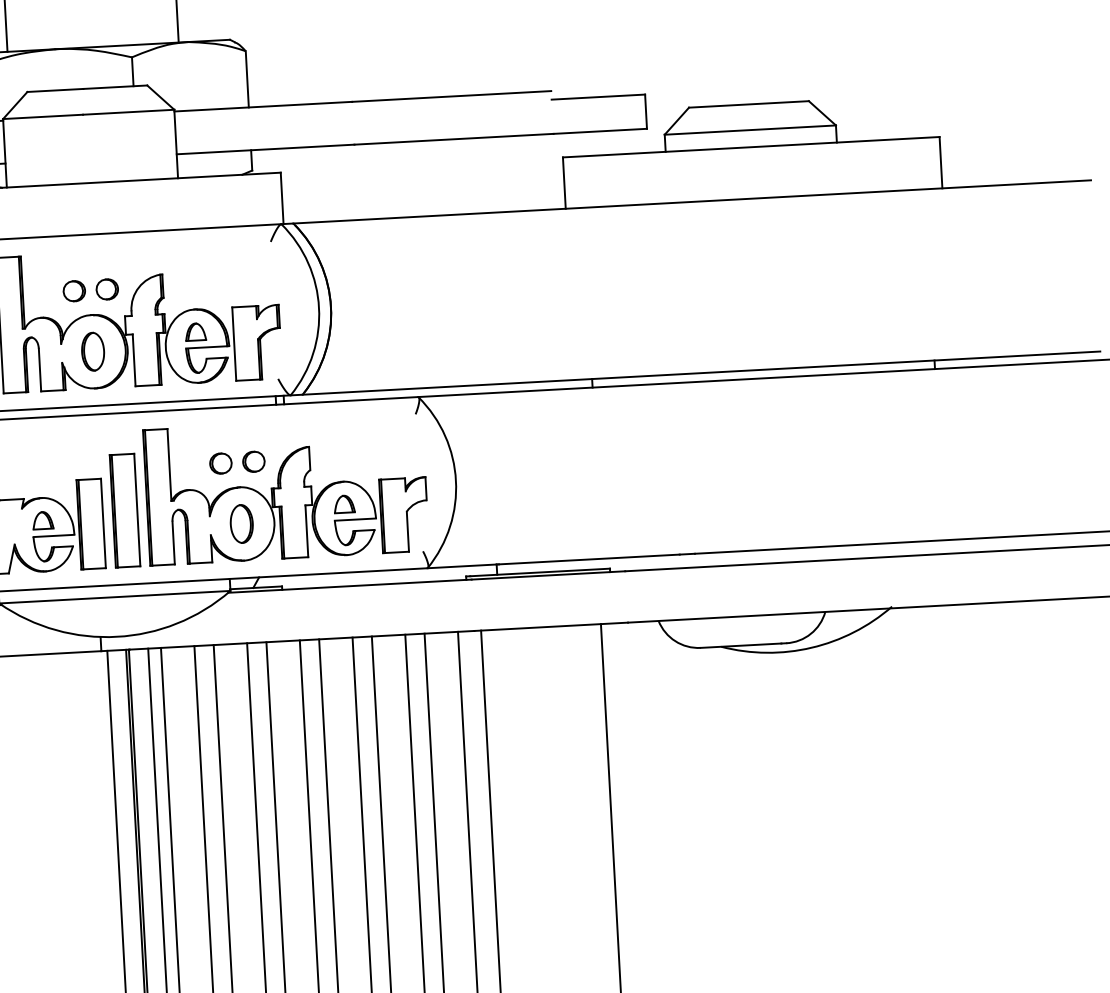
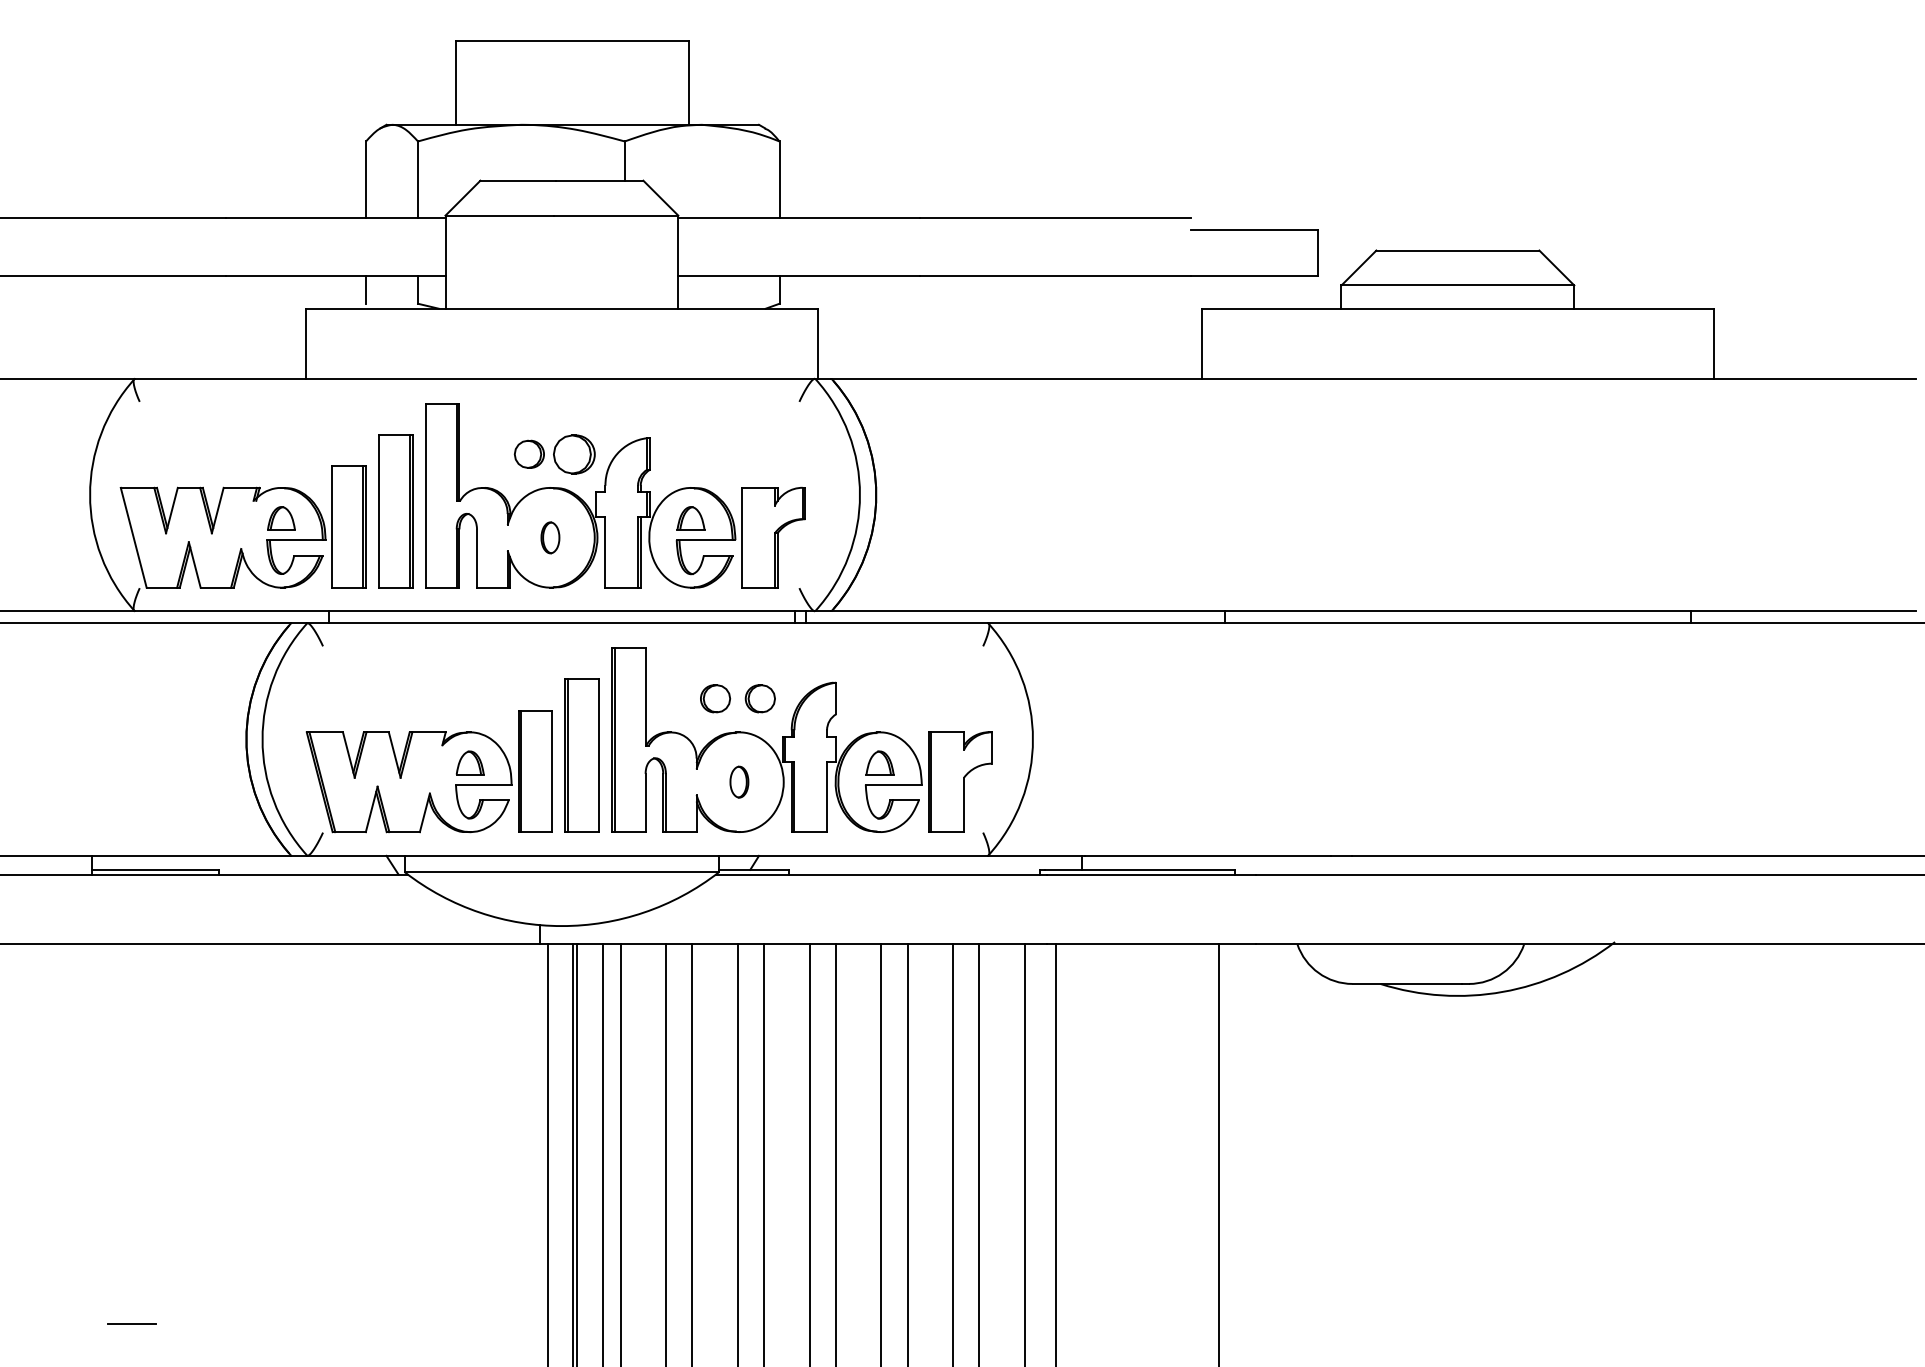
part: (106, 288) -> (573, 453), size x1.4
part: (93, 351) -> (550, 537), size x0.6
part: (241, 523) -> (739, 781), size x0.6

